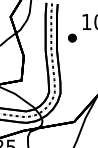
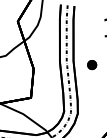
part: (72, 37) -> (92, 64), moved

